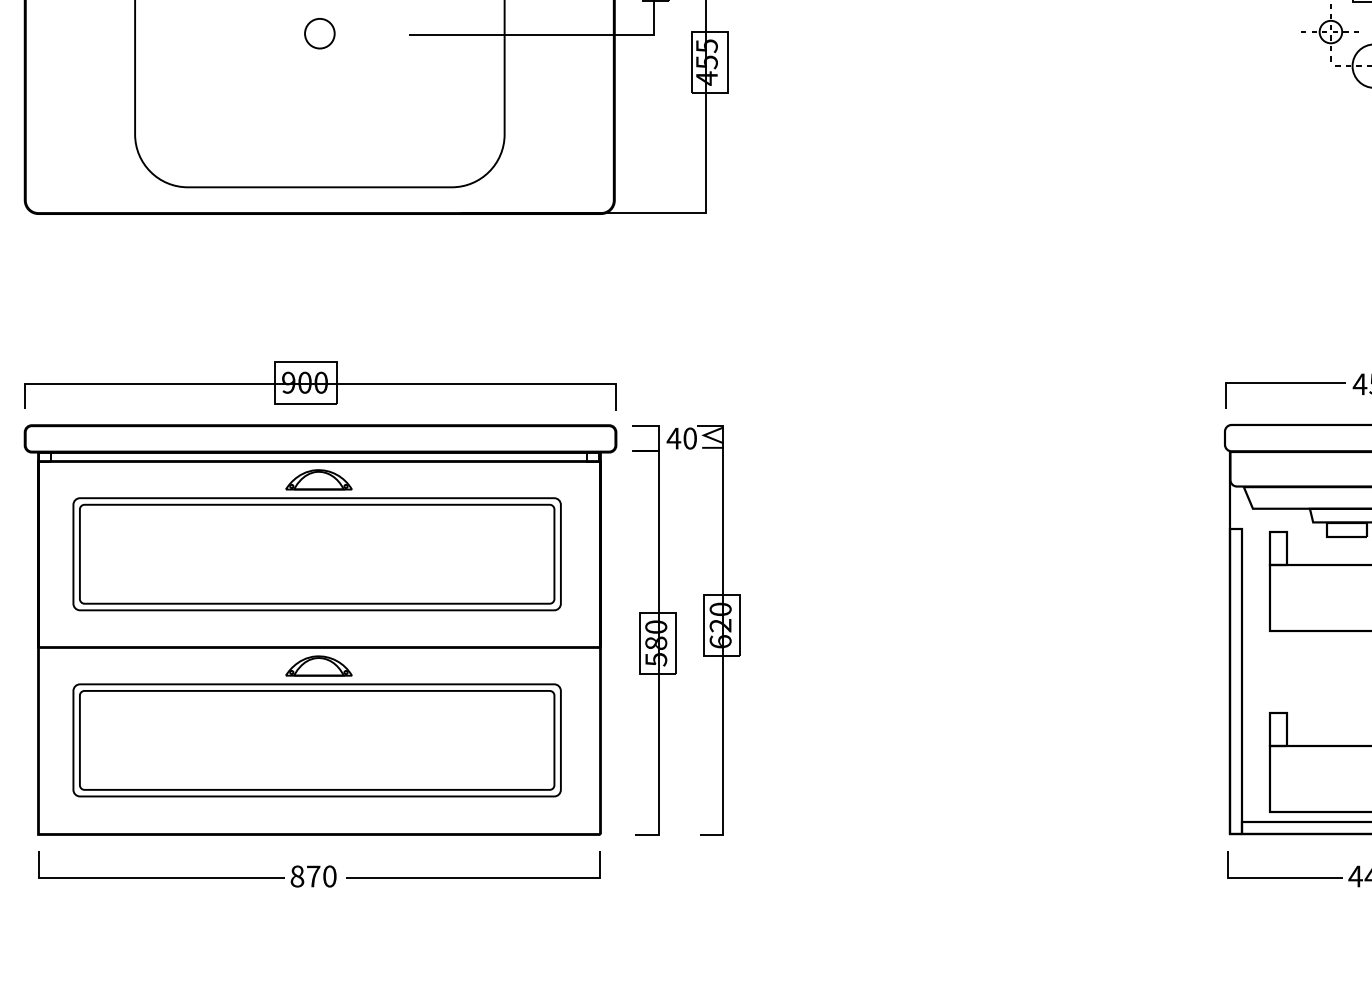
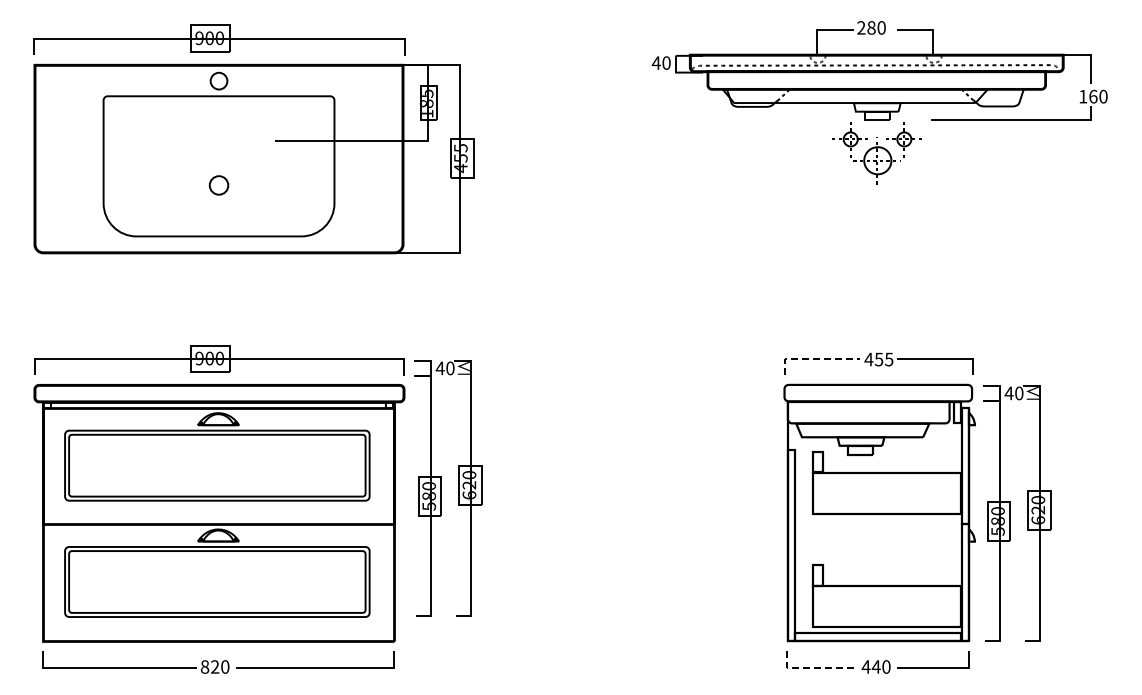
part: (318, 33) -> (218, 185), moved
line: (1271, 382) -> (813, 358), solid -> dashed
part: (675, 630) -> (441, 488), moved
text: (314, 875) -> (215, 666), 870 -> 820
line: (1271, 877) -> (813, 667), solid -> dashed

